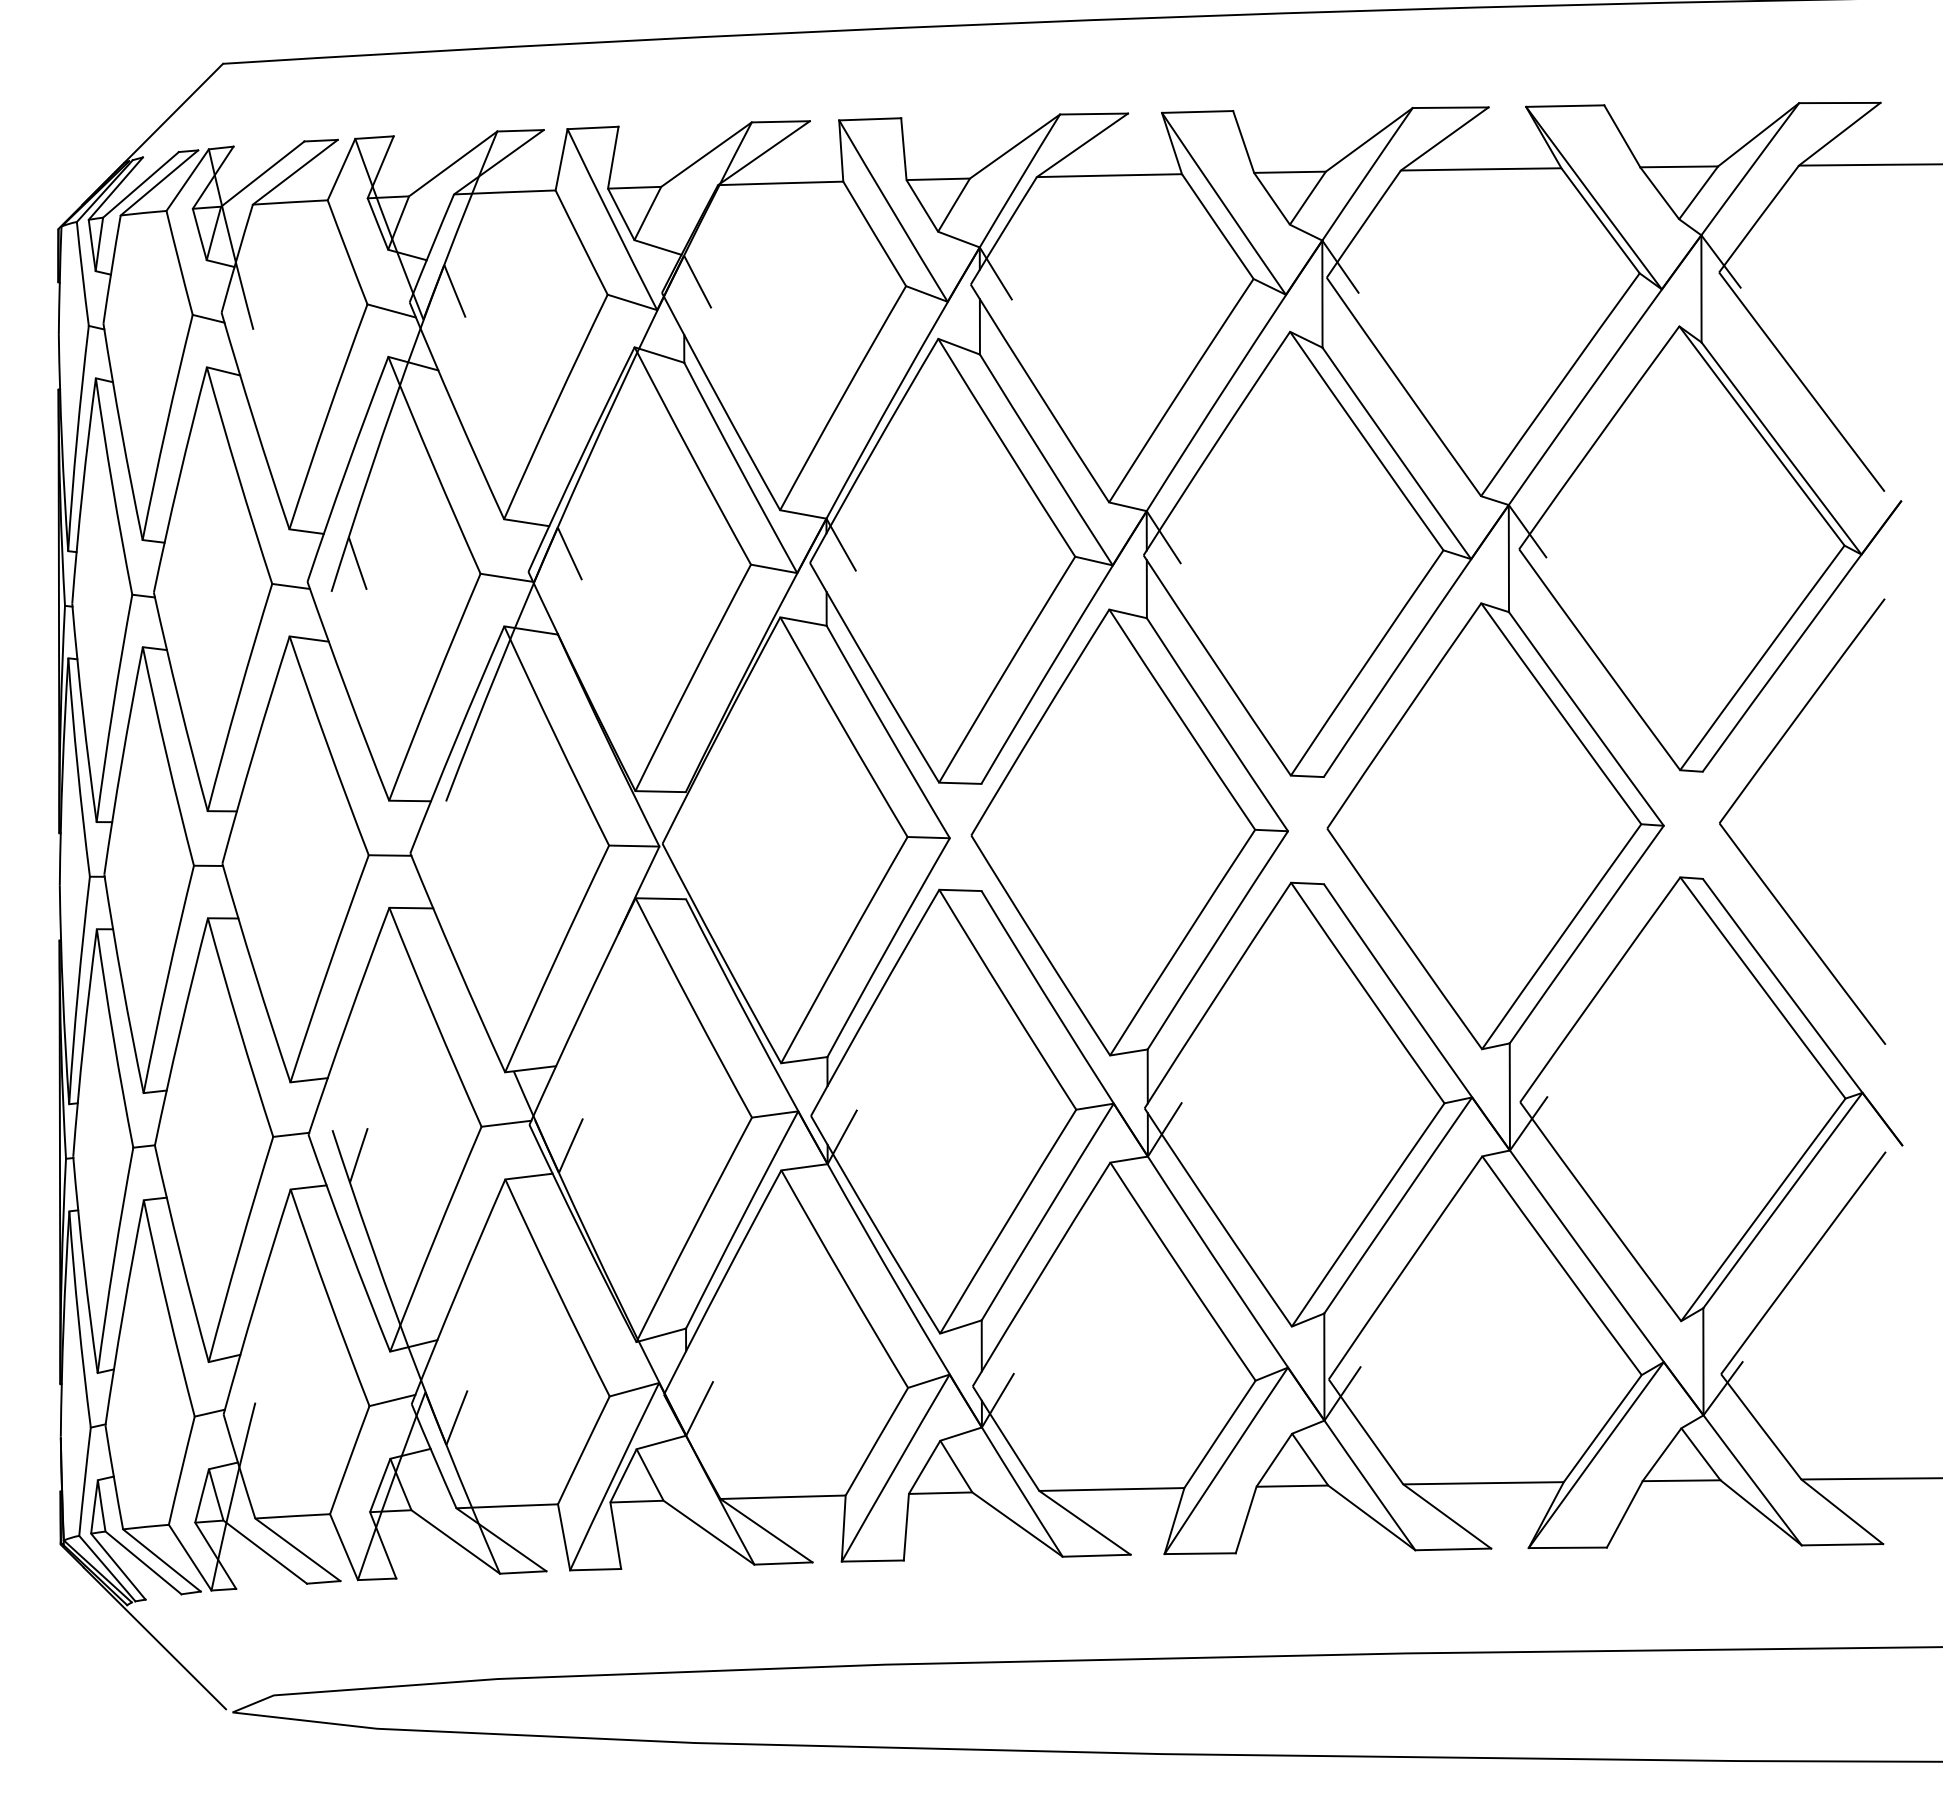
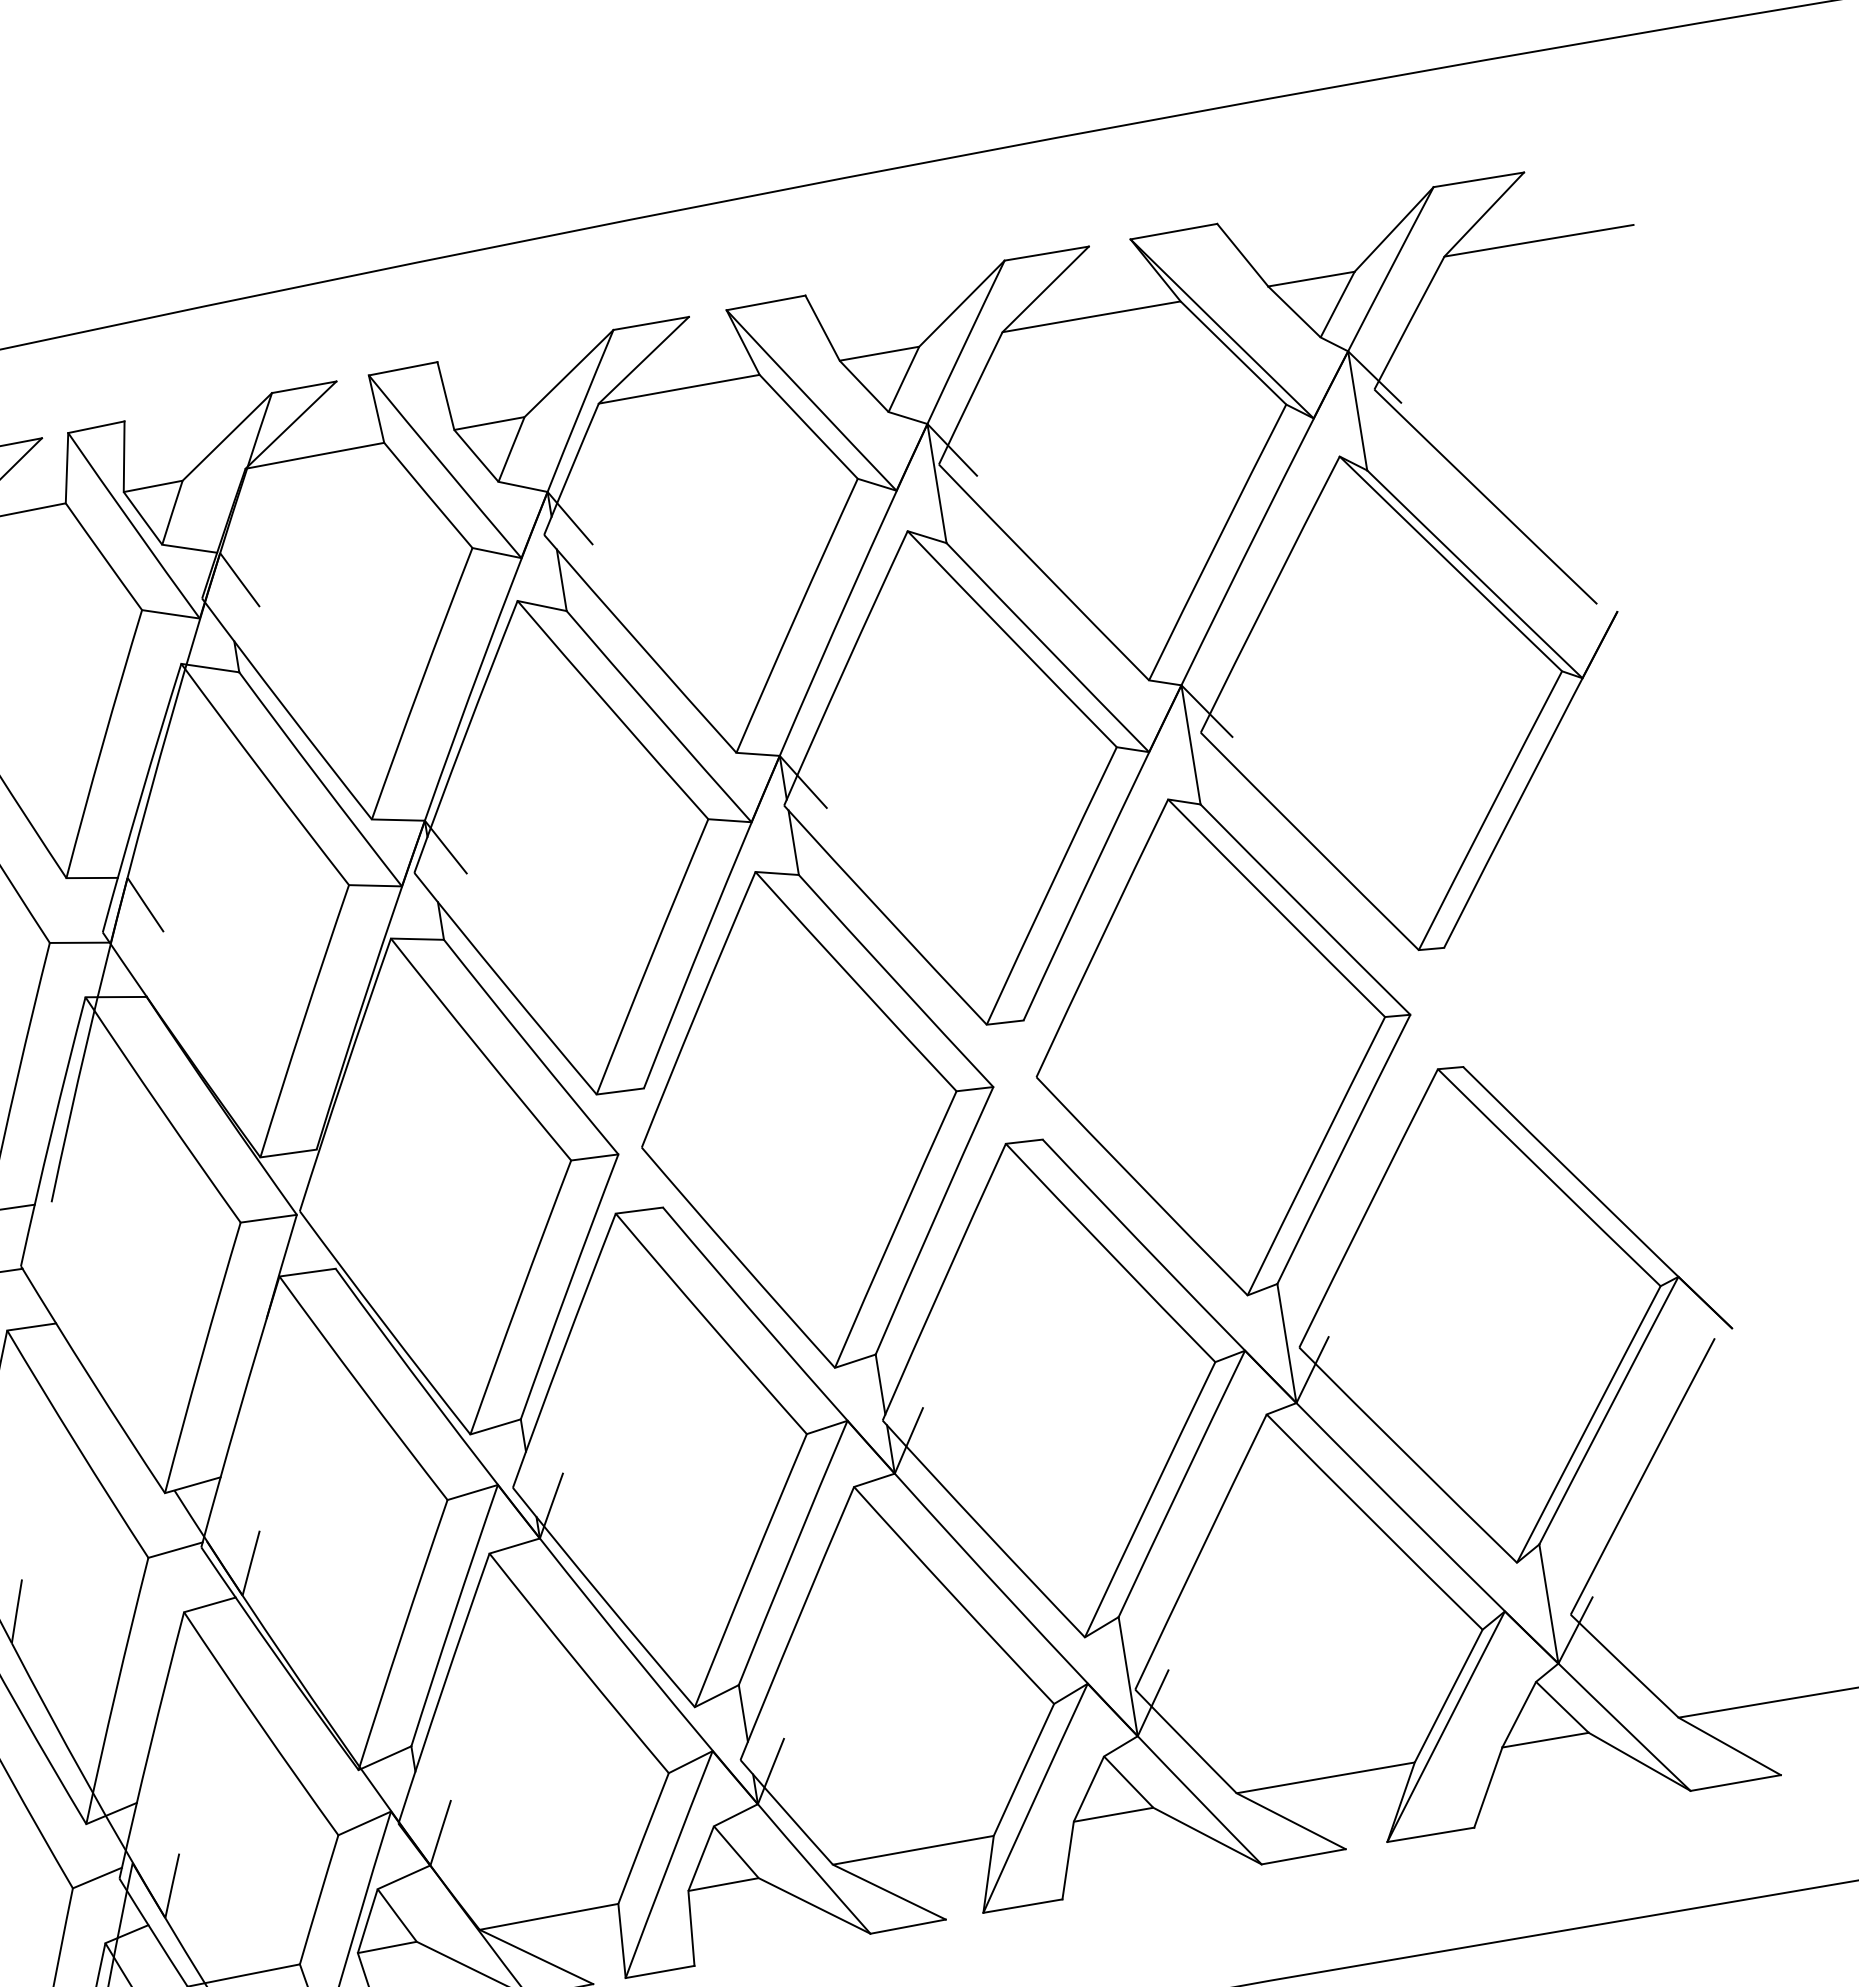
part: (1751, 781) -> (1500, 950), removed

